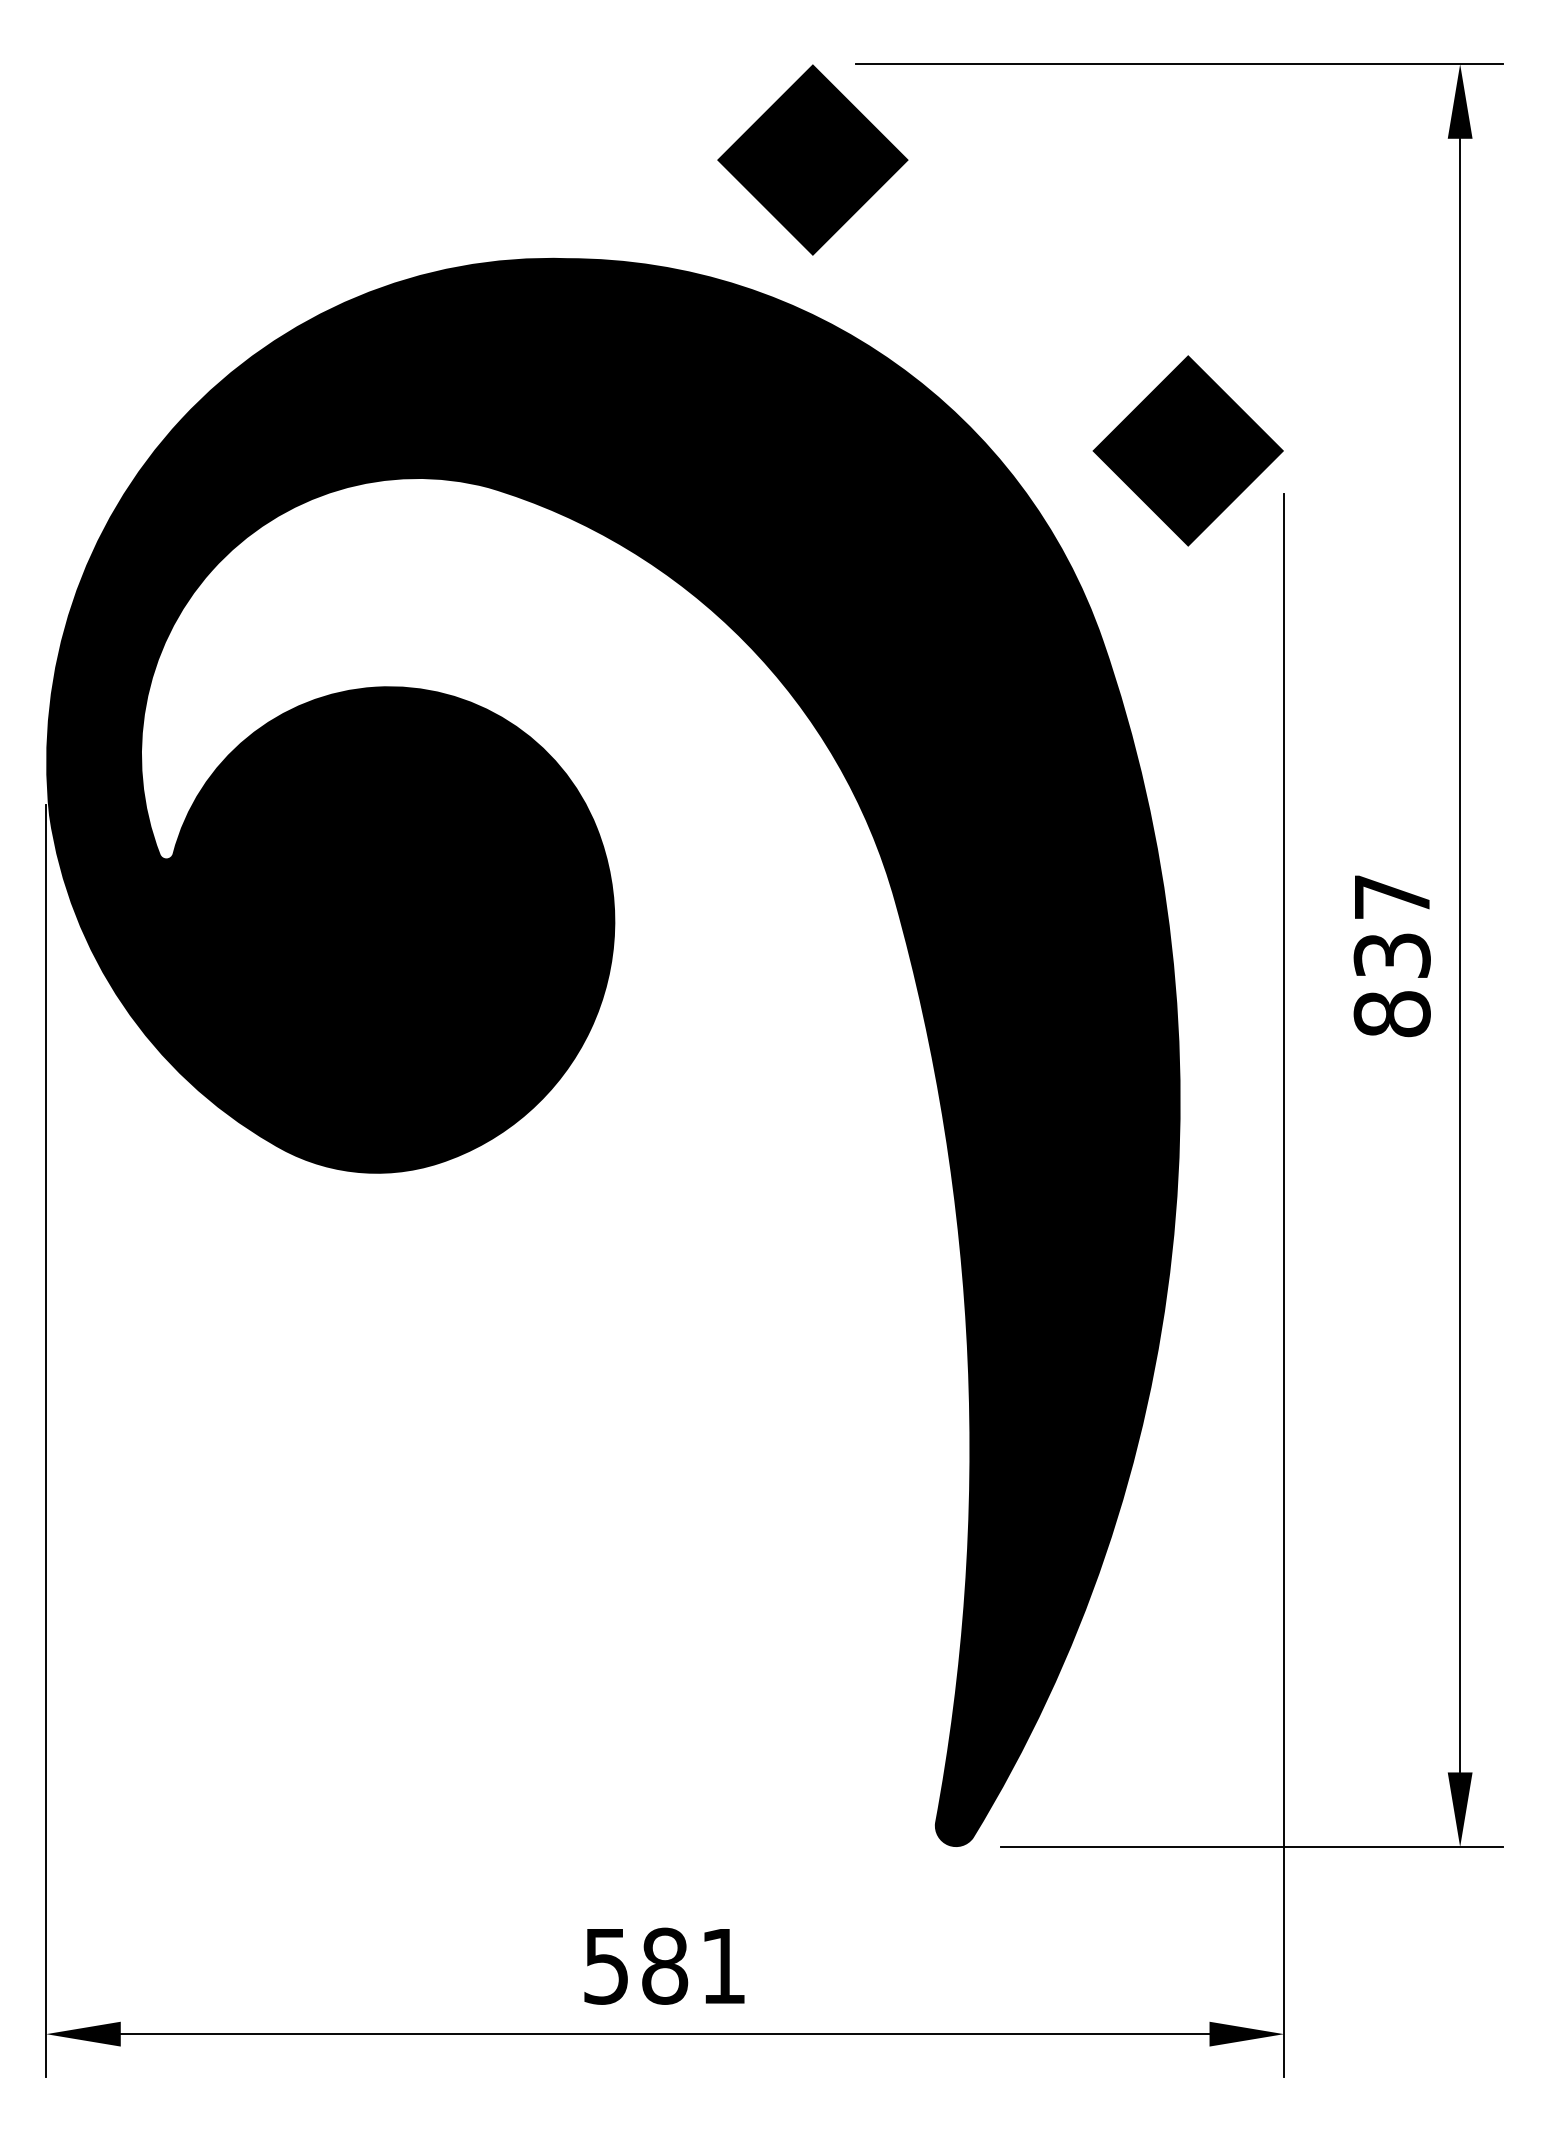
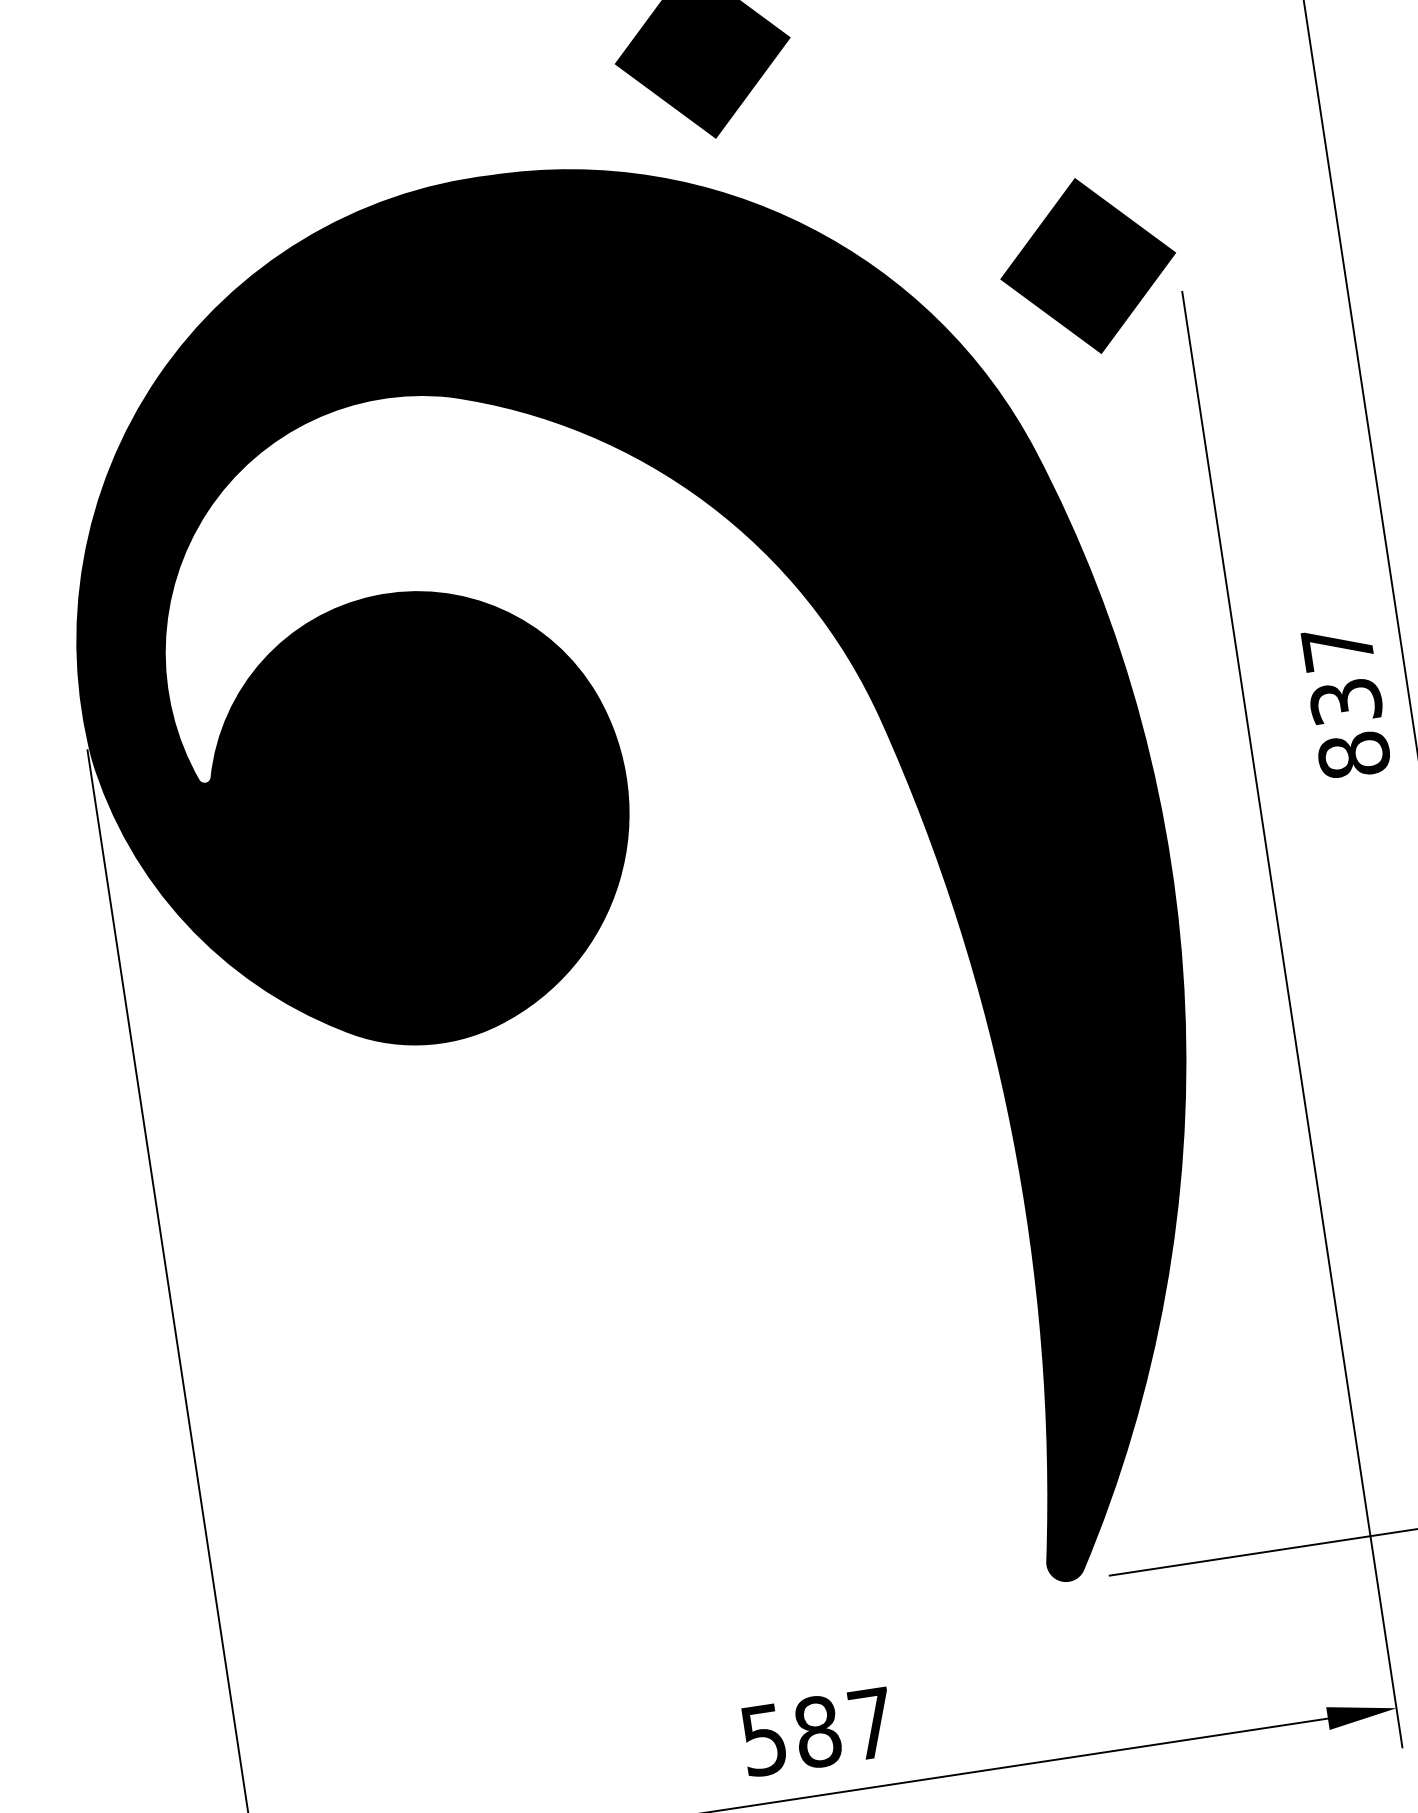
text: (723, 1966) -> (871, 1723), 581 -> 587

